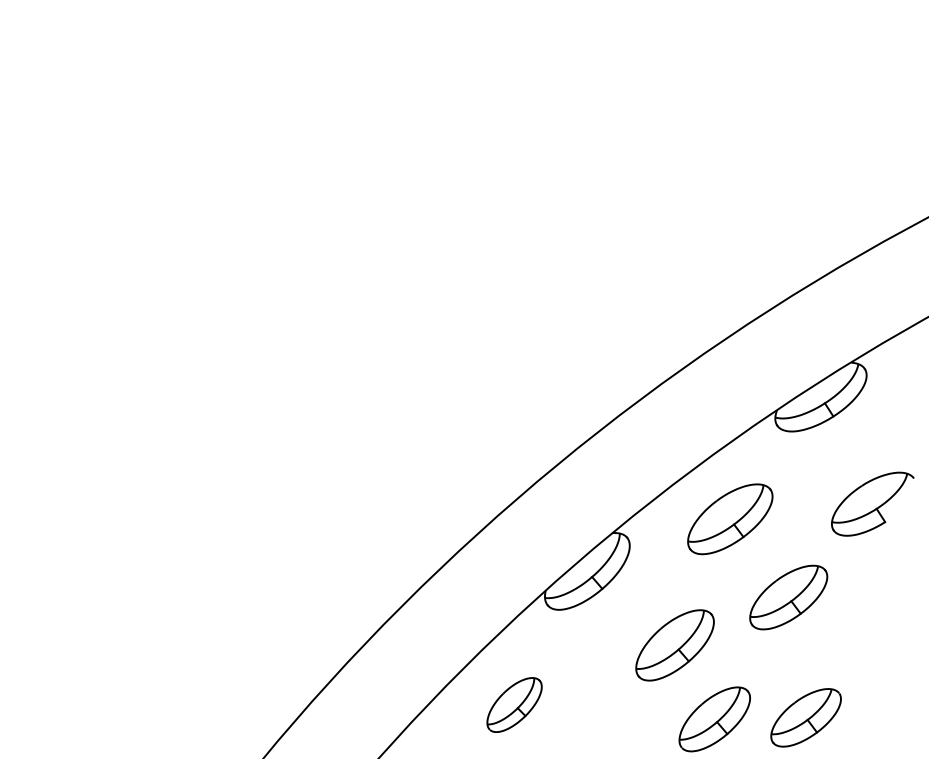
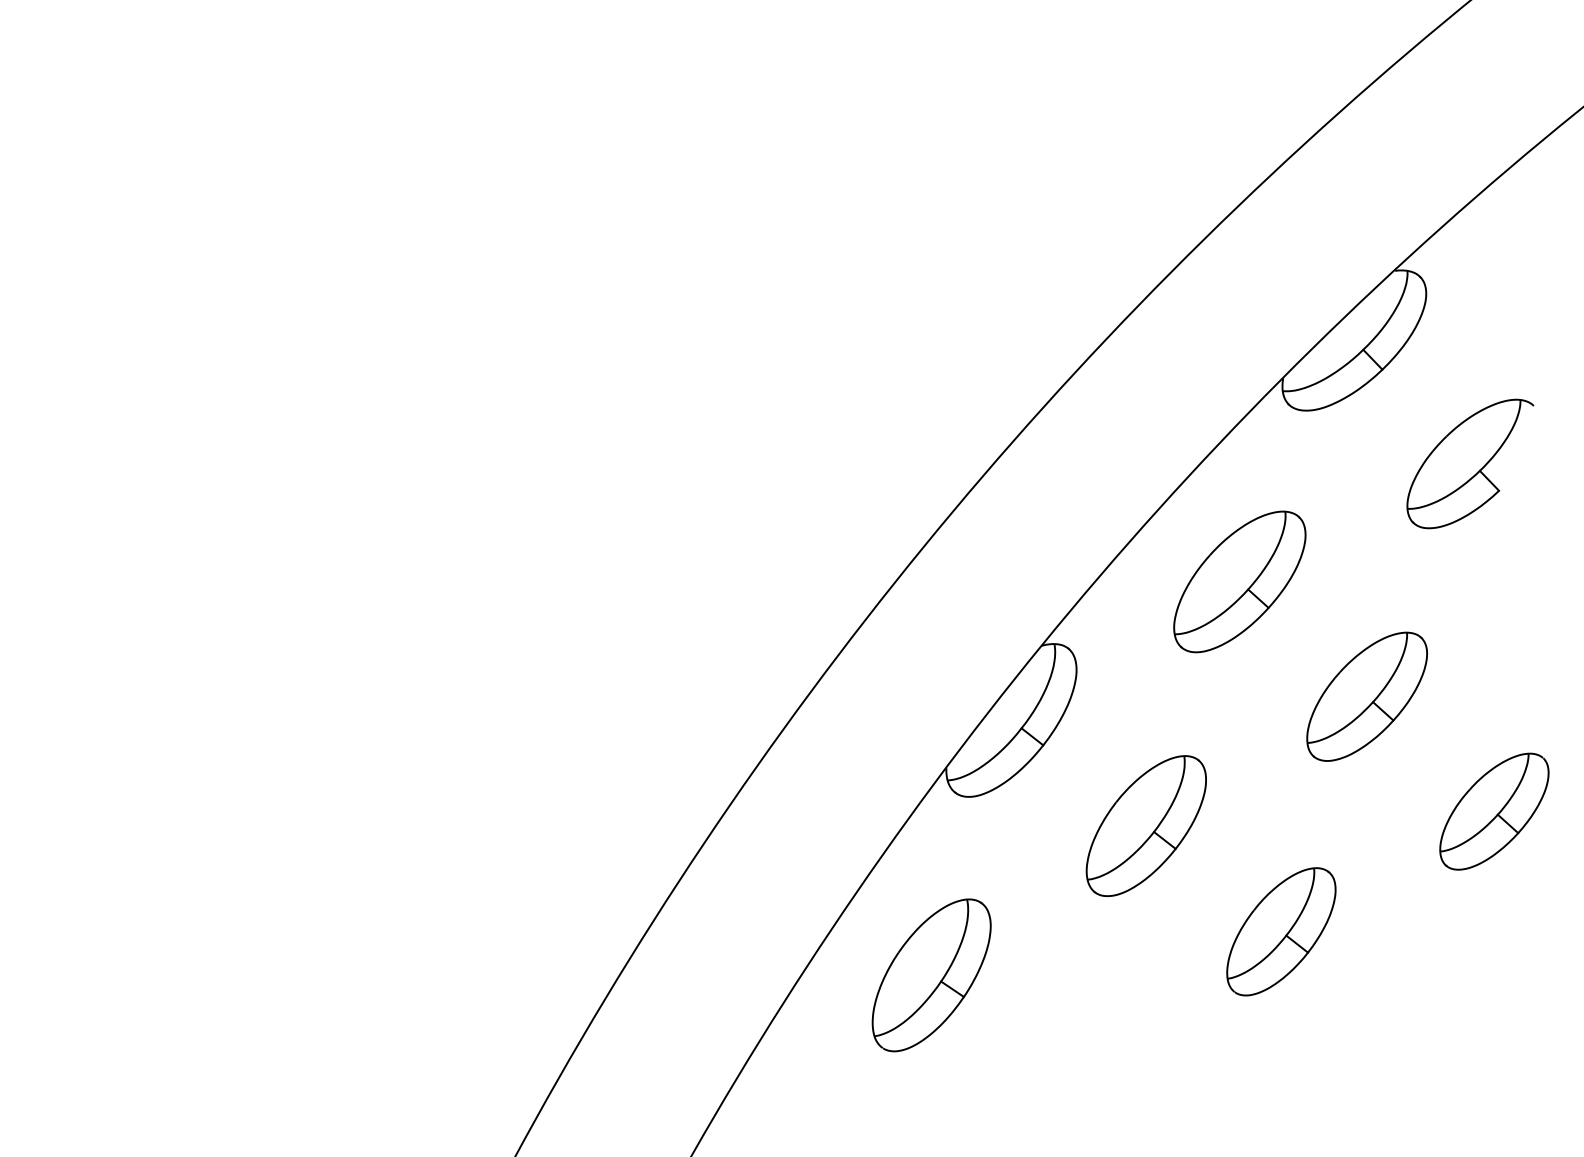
part: (872, 503) -> (1470, 463), moved
part: (674, 645) -> (1145, 826), moved
part: (514, 704) -> (931, 974), size x1.43
part: (805, 717) -> (1493, 811), moved

